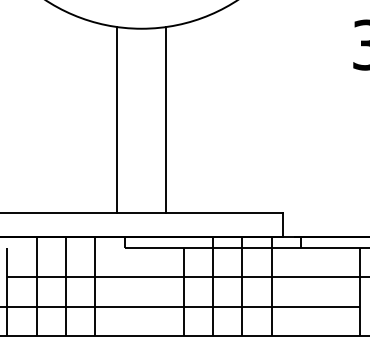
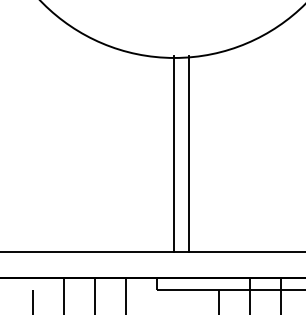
line: (116, 119) -> (173, 153), moved
line: (166, 119) -> (189, 153), moved

